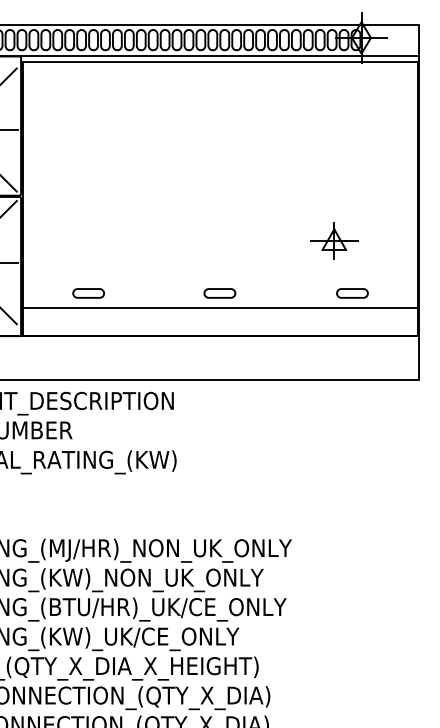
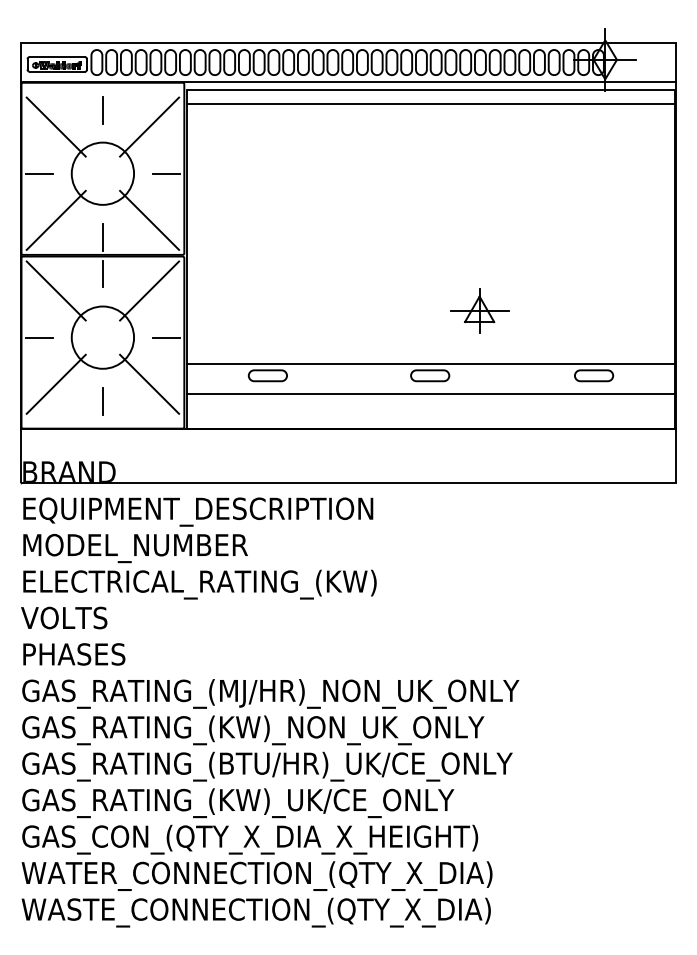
line: (220, 74) -> (430, 104), added
part: (334, 240) -> (479, 310), moved
line: (220, 284) -> (430, 364), added

